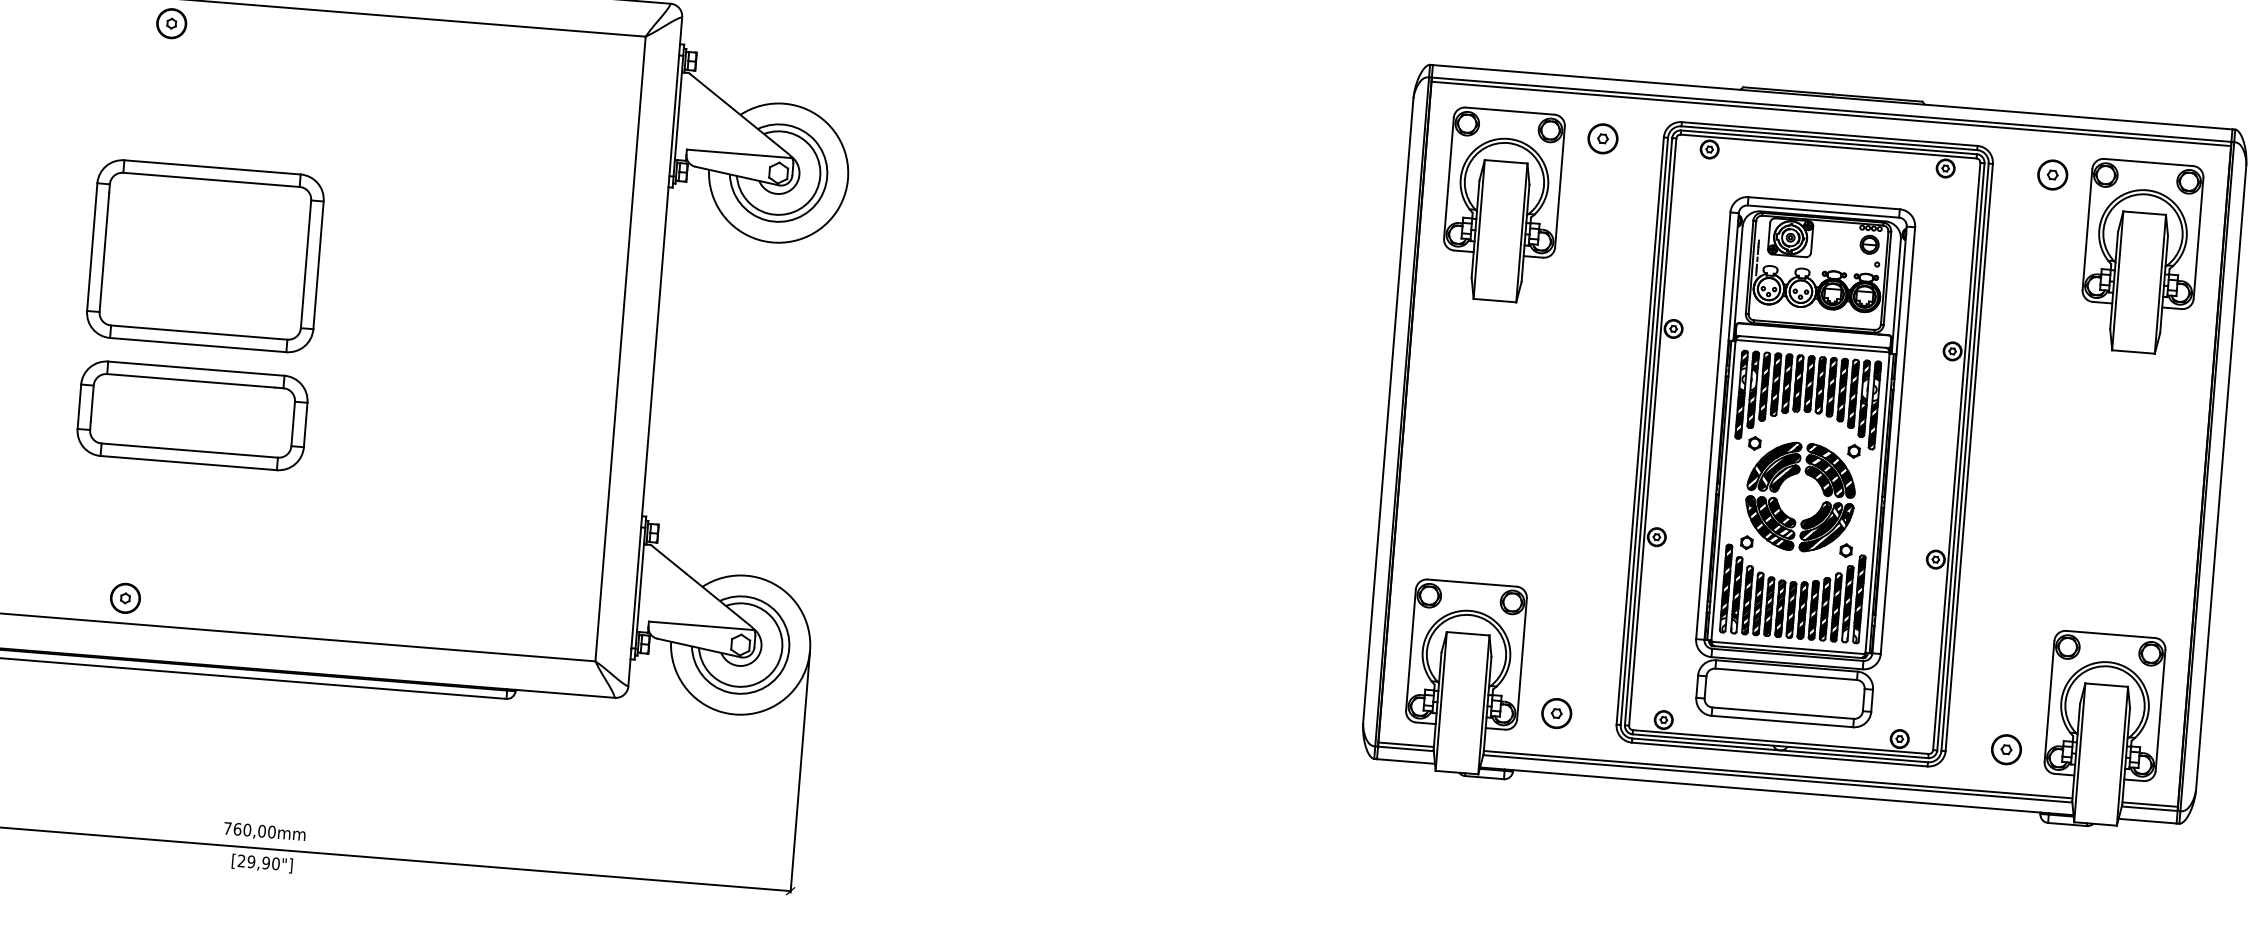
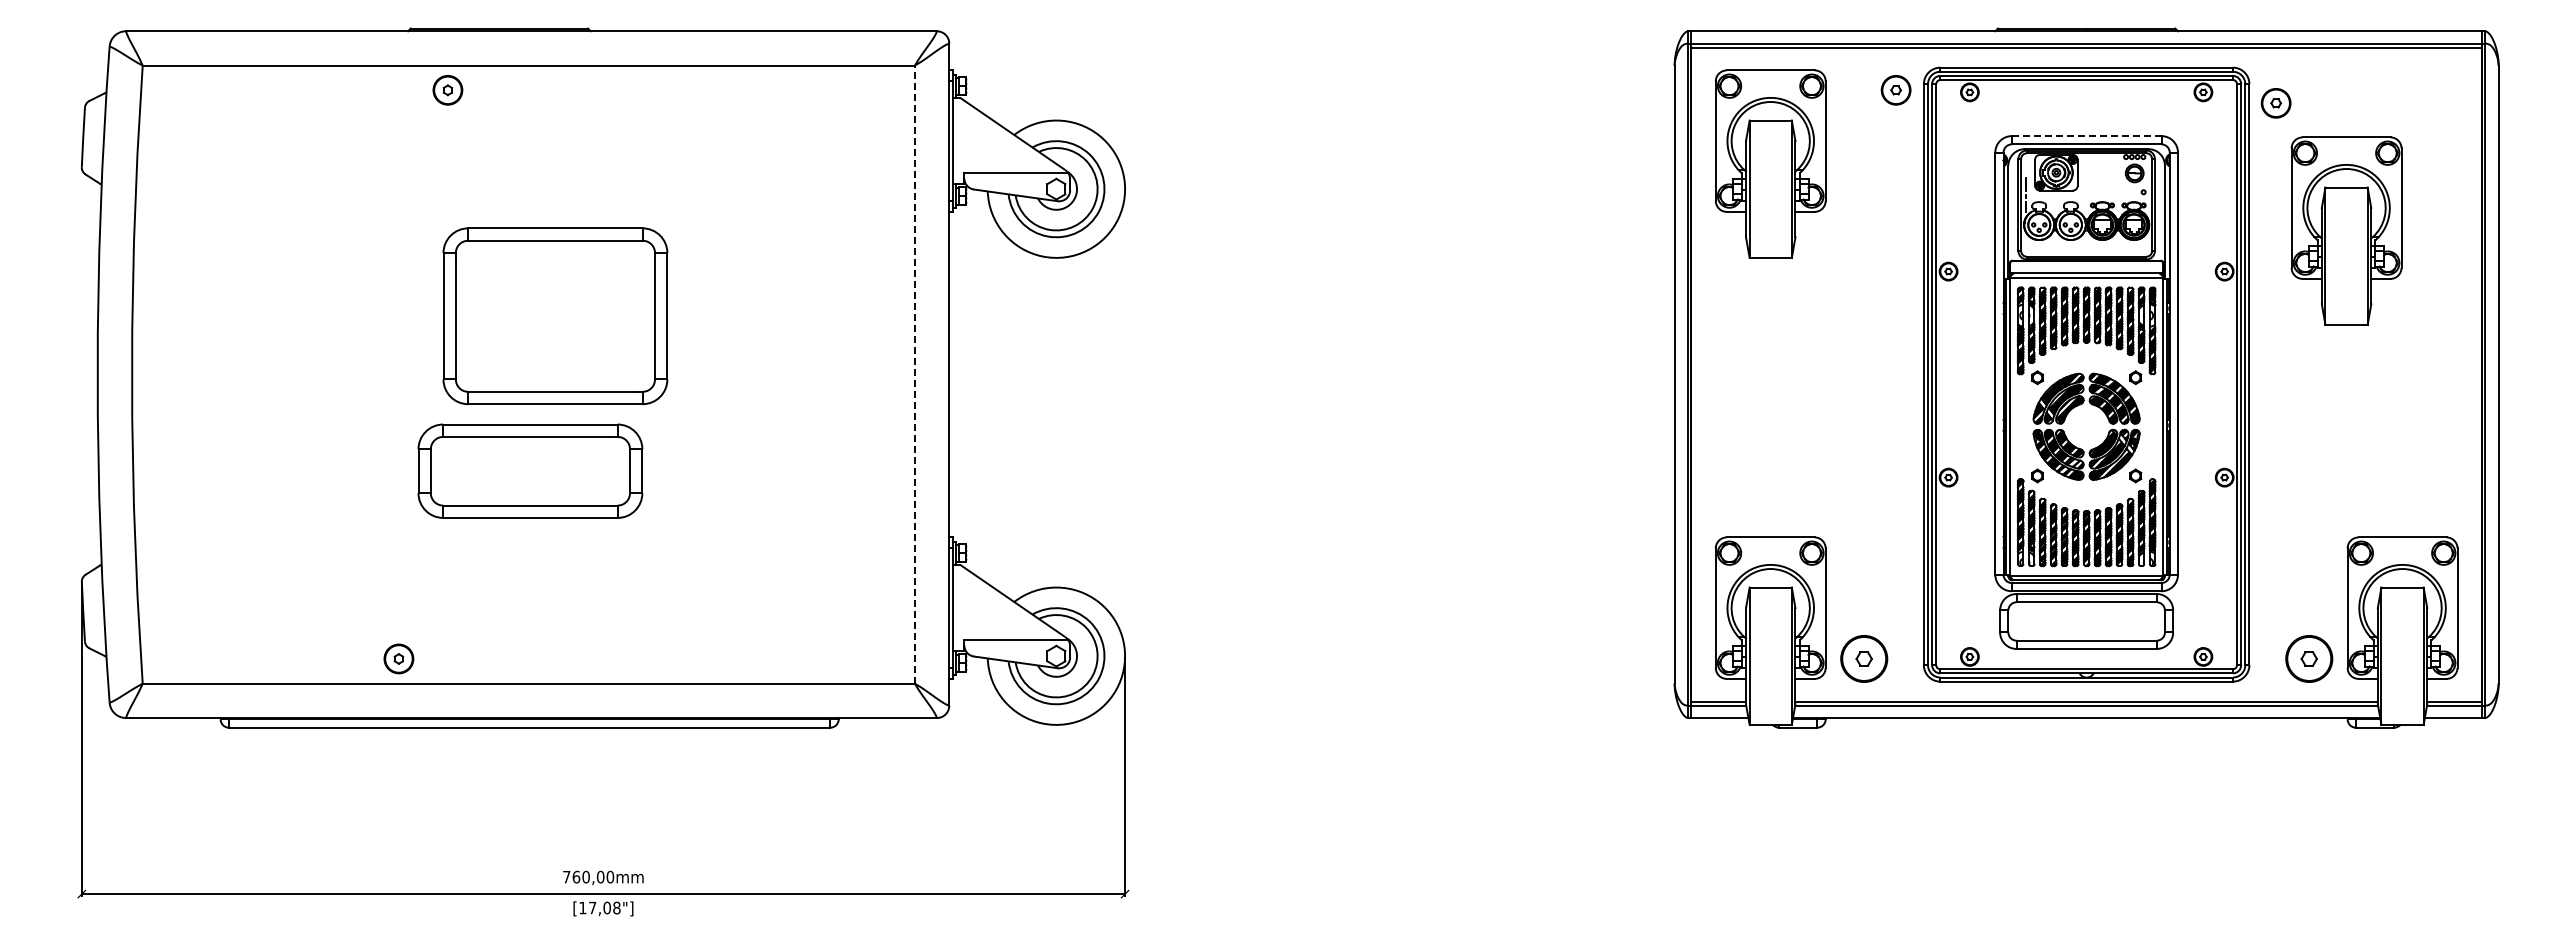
part: (1602, 138) -> (1895, 90), moved
part: (2052, 175) -> (2275, 103), moved
line: (1823, 203) -> (2086, 136), solid -> dashed
part: (205, 256) -> (555, 316), moved
part: (2141, 256) -> (2346, 230), moved
line: (620, 348) -> (914, 374), solid -> dashed
part: (192, 415) -> (530, 470), moved
part: (125, 597) -> (398, 658), moved
part: (1556, 713) -> (1863, 658), size x1.6
part: (2005, 749) -> (2308, 658), size x1.6
text: (258, 861) -> (599, 907), [29,90"] -> [17,08"]

